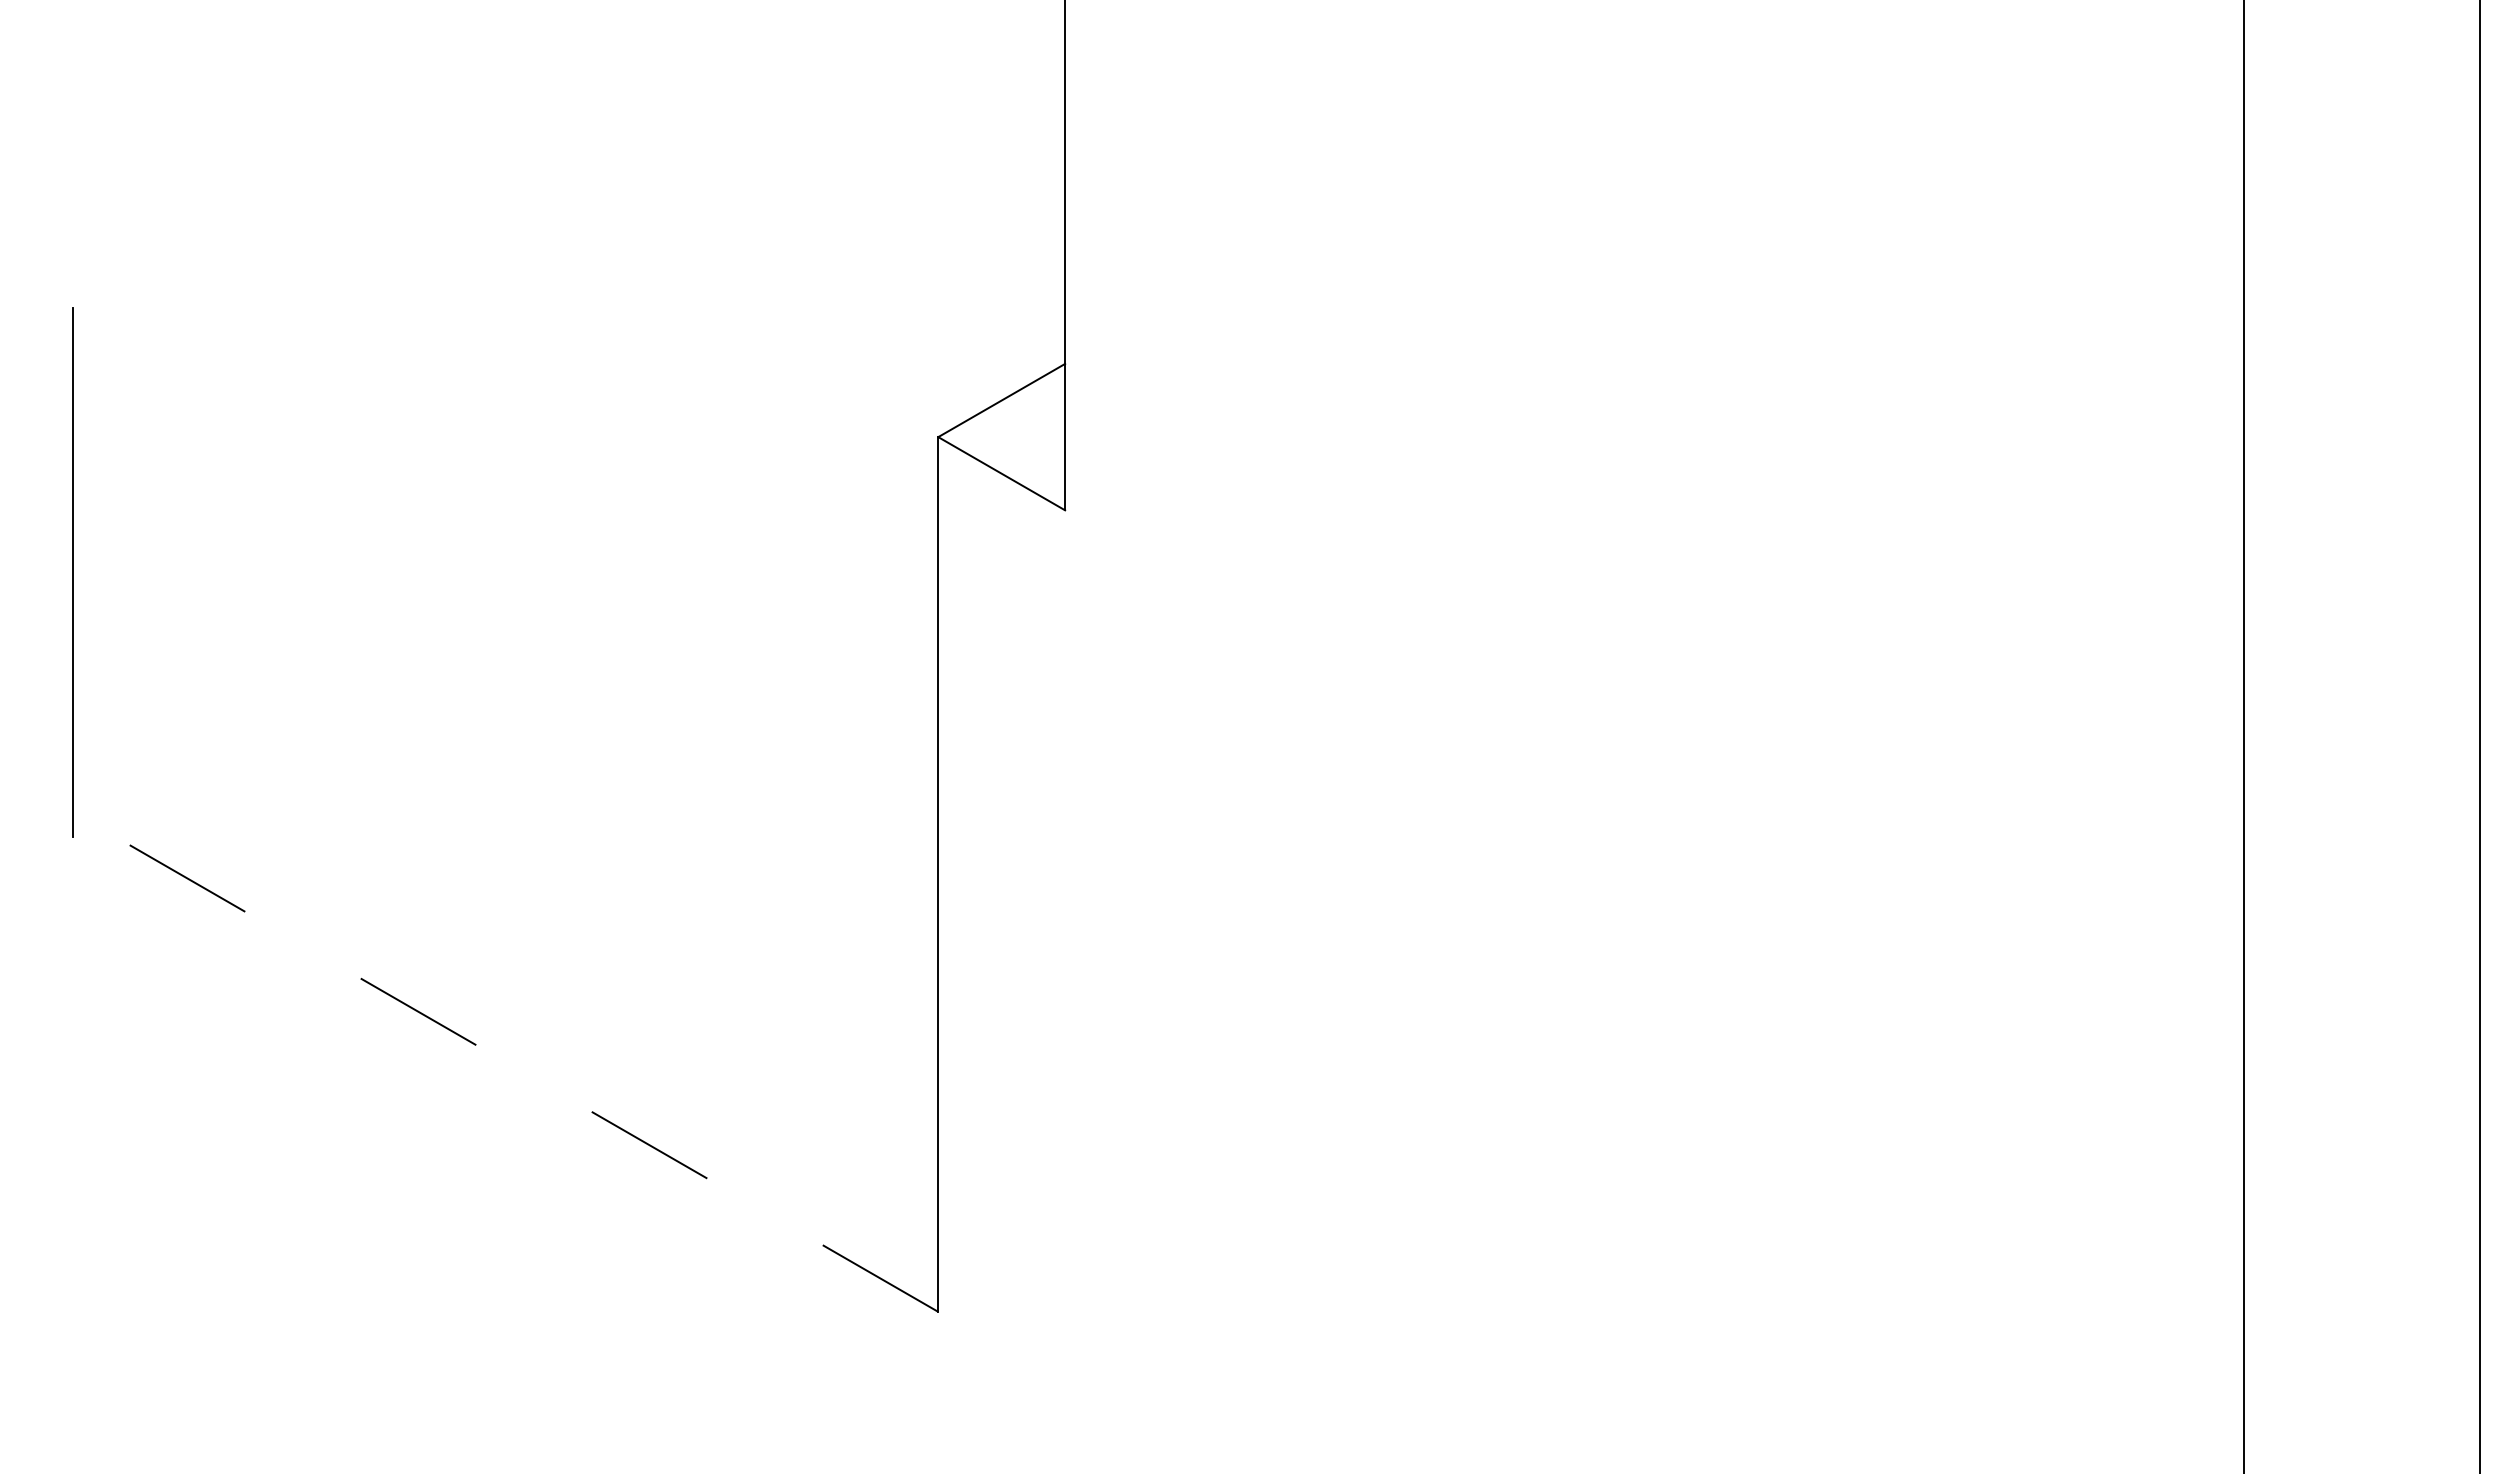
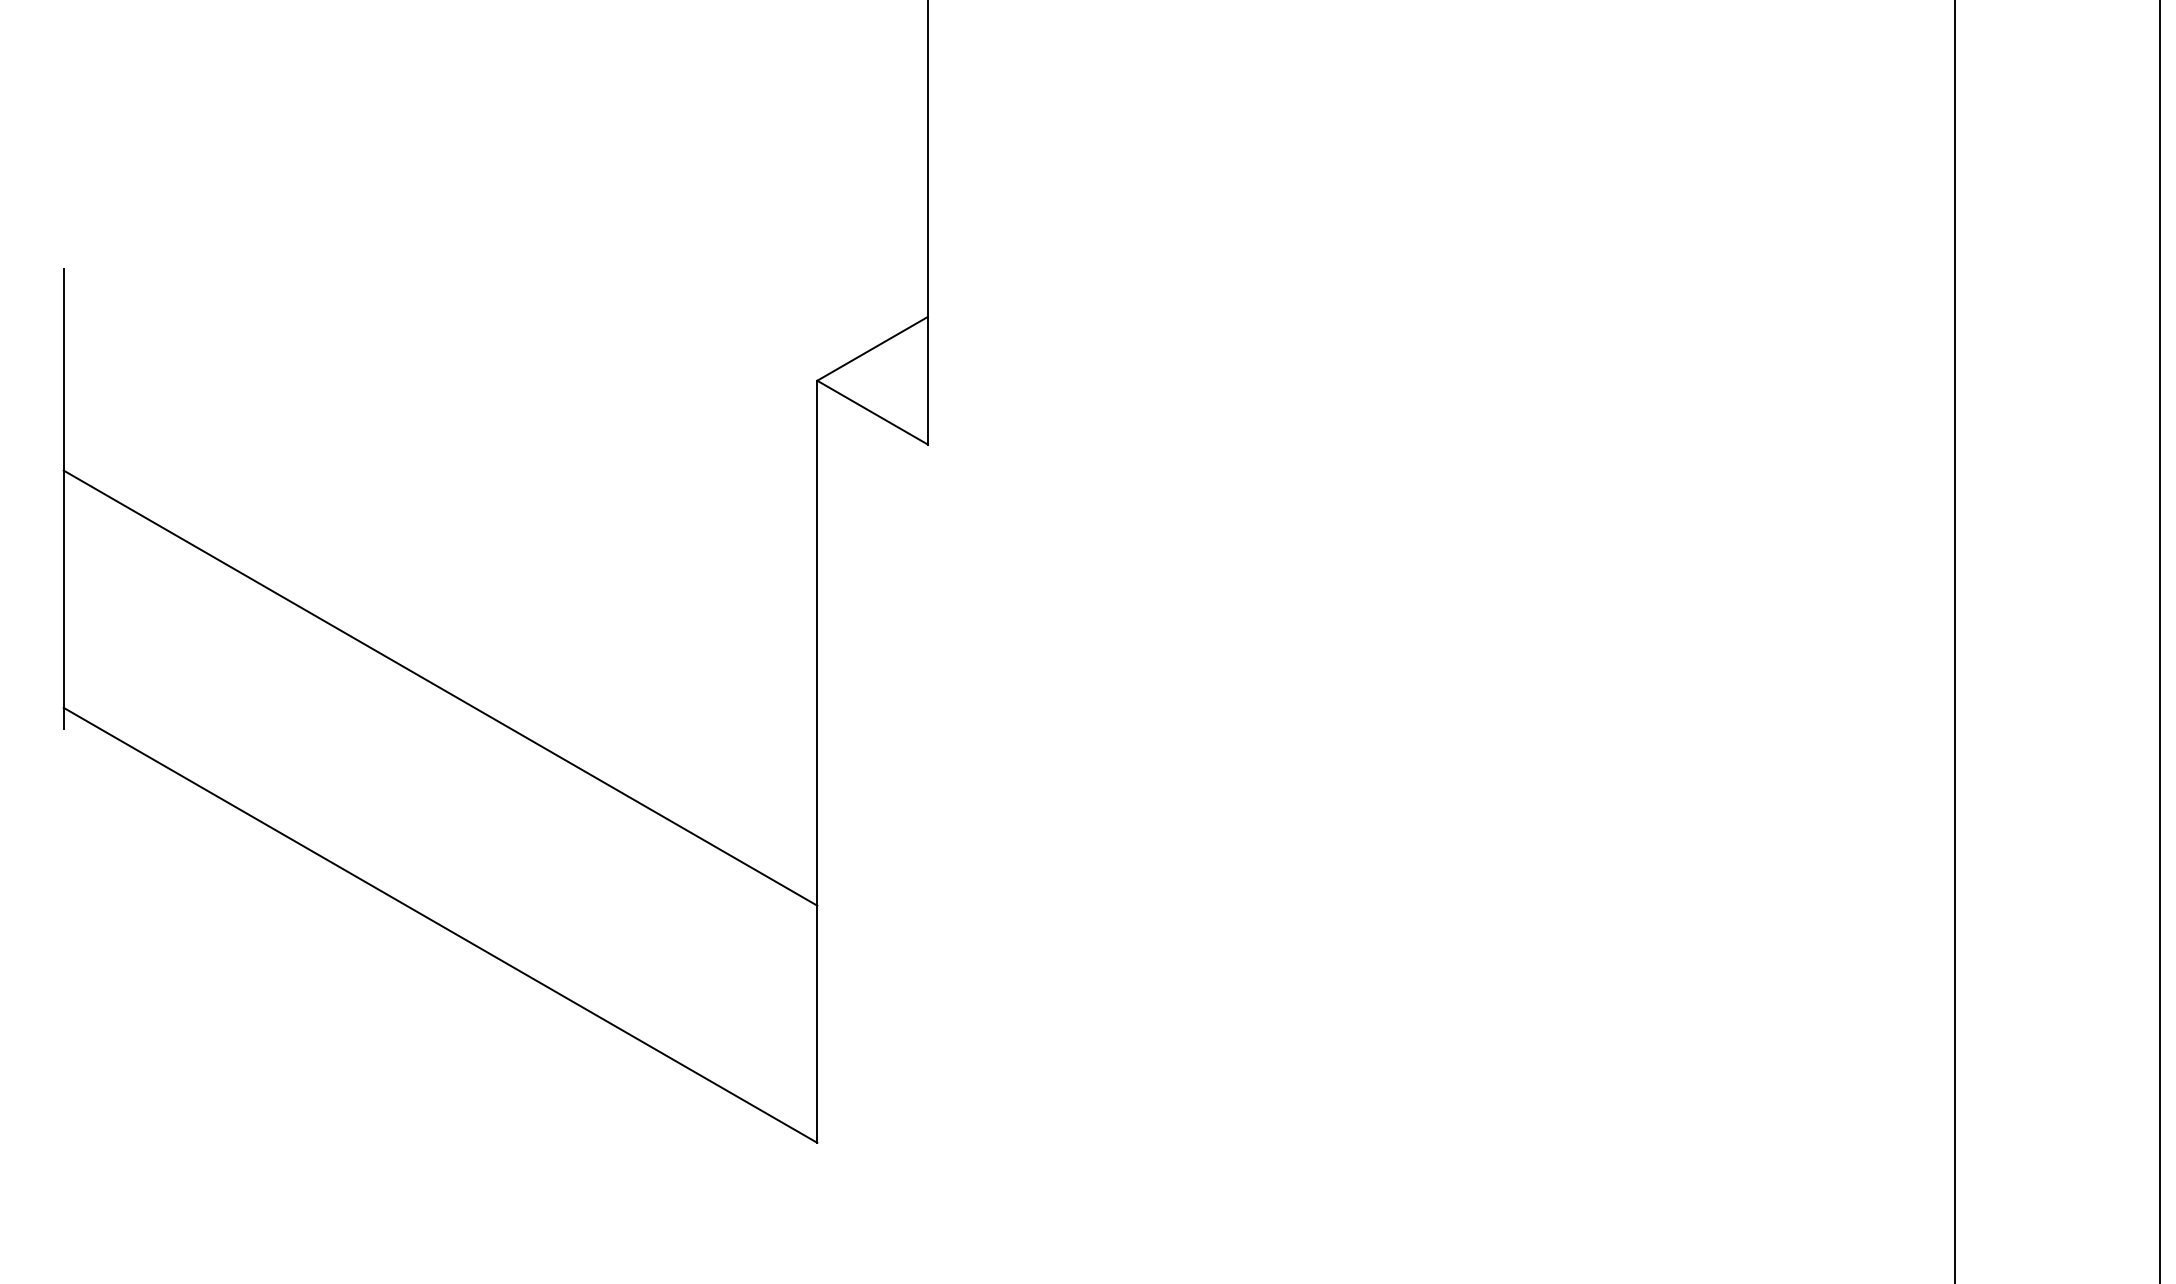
line: (505, 789) -> (440, 687), added
line: (505, 1061) -> (440, 924), dashed -> solid

